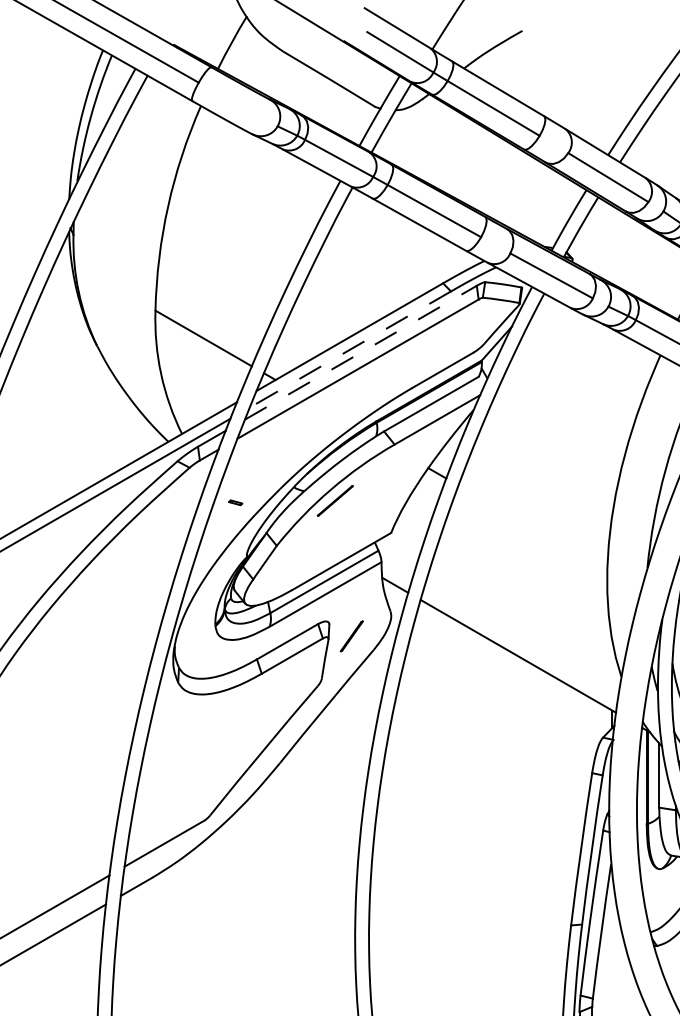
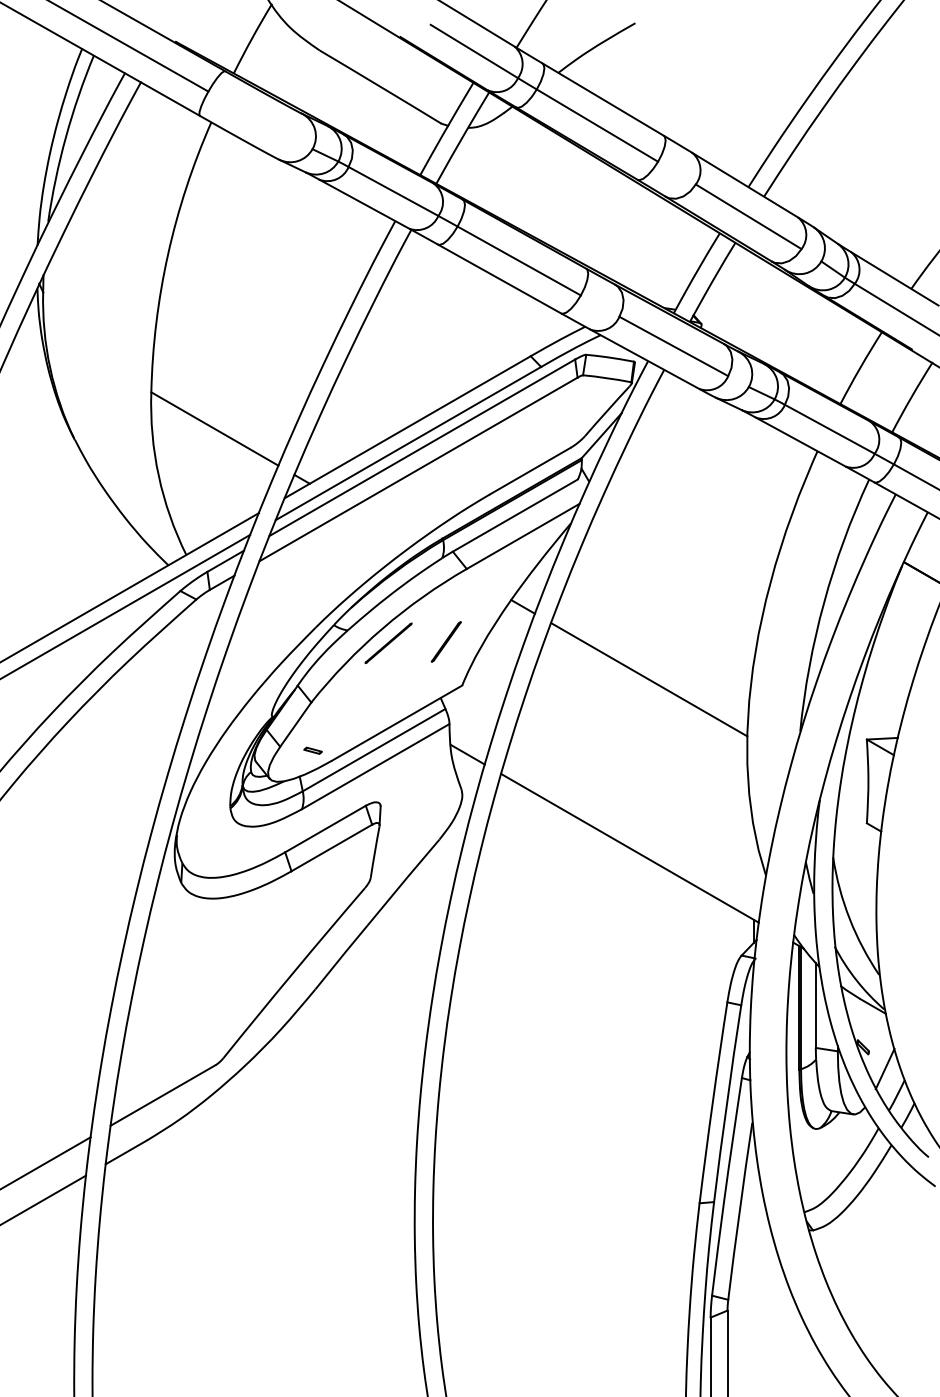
line: (350, 349) -> (408, 443), dashed -> solid
line: (361, 352) -> (422, 447), dashed -> solid
part: (235, 502) -> (312, 750), moved
line: (533, 528) -> (649, 679), added
line: (351, 636) -> (445, 641), moved

